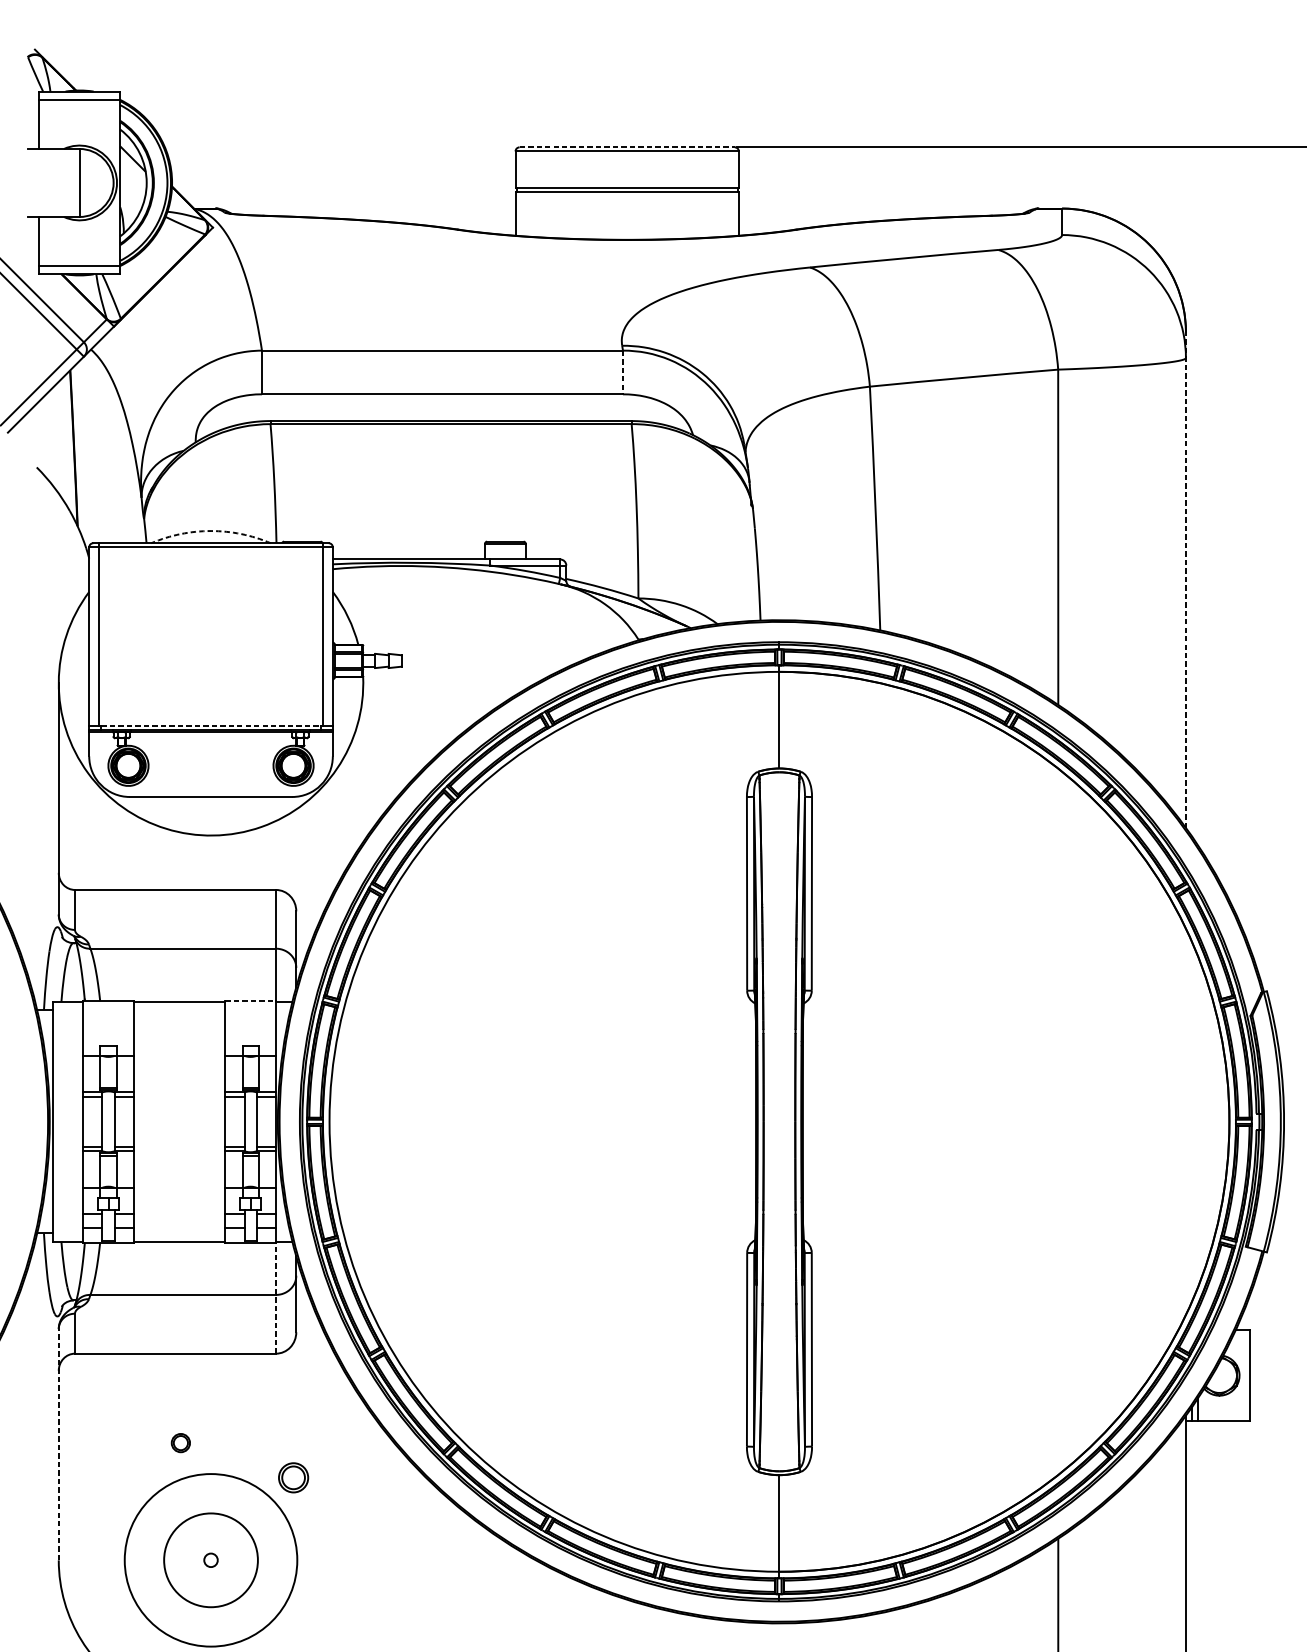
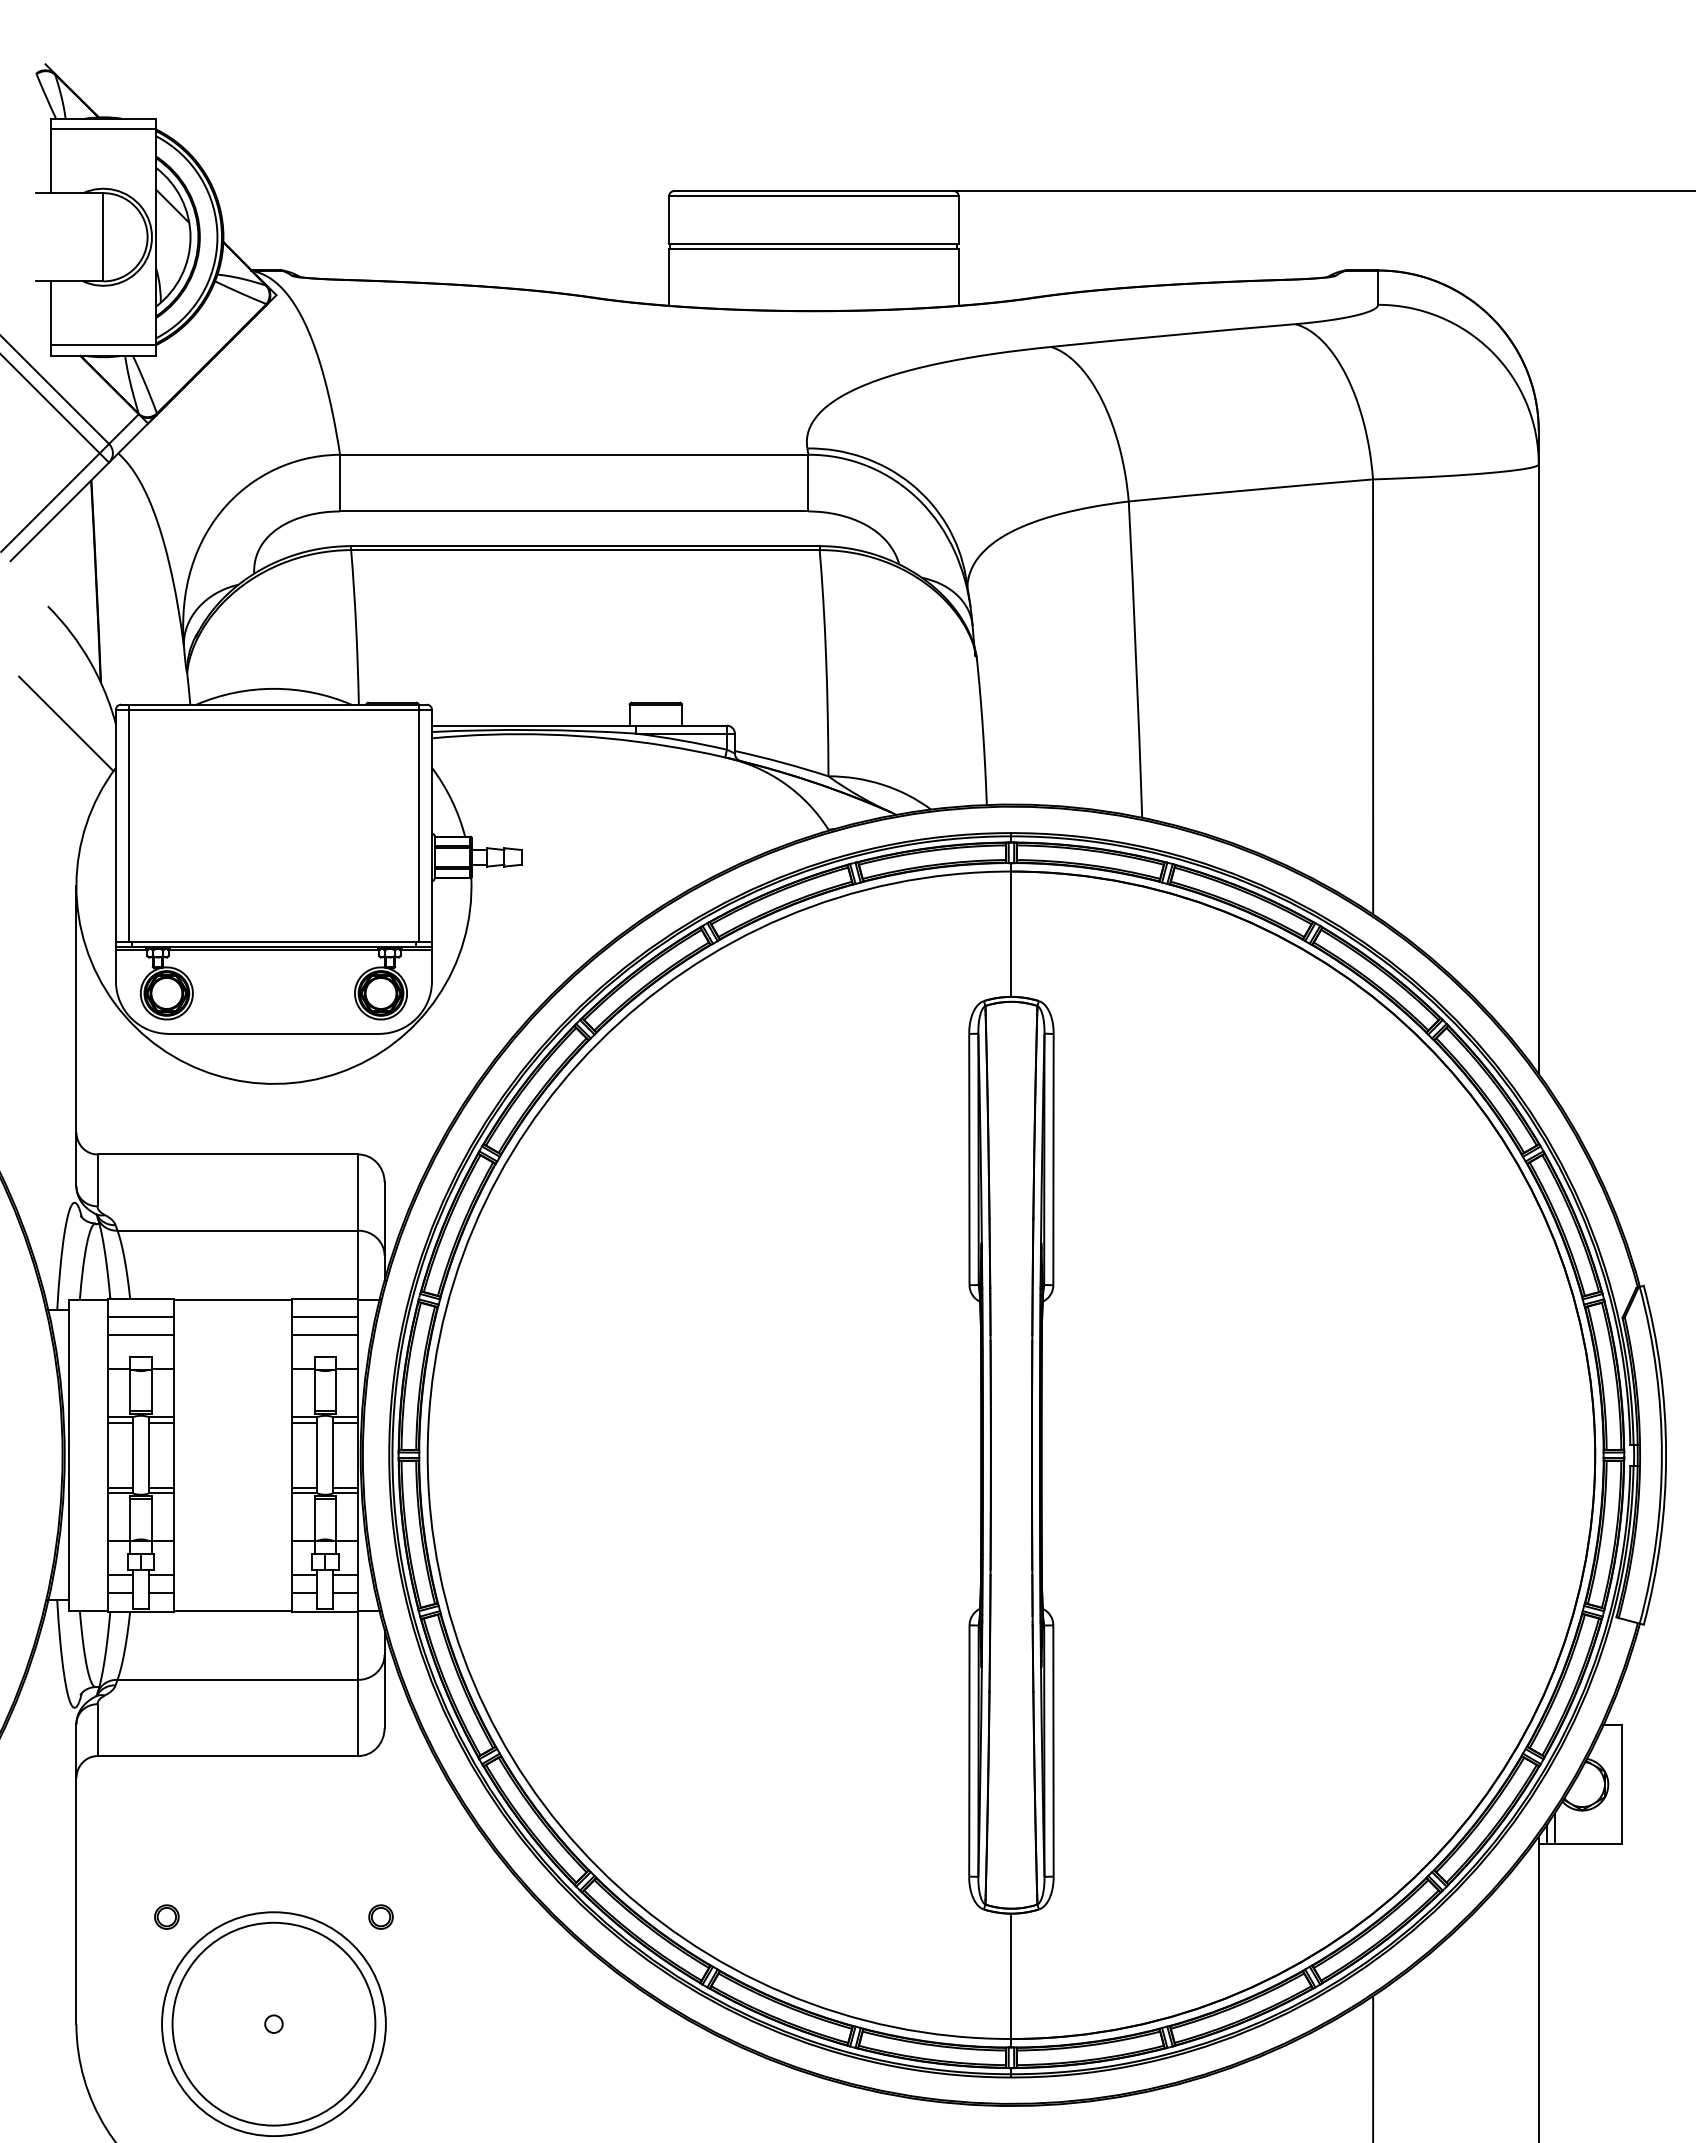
line: (626, 147) -> (813, 191), dashed -> solid
line: (623, 372) -> (808, 483), dashed -> solid
arc: (210, 530) -> (273, 688), dashed -> solid
line: (51, 557) -> (66, 723), added
line: (1185, 580) -> (1538, 752), dashed -> solid
line: (211, 725) -> (274, 941), dashed -> solid
line: (250, 1000) -> (325, 1298), dashed -> solid
line: (108, 1015) -> (140, 1317), added
line: (250, 1015) -> (325, 1317), added
line: (108, 1029) -> (140, 1335), added
line: (250, 1029) -> (325, 1335), added
line: (276, 1297) -> (358, 1683), dashed -> solid
part: (180, 1442) -> (166, 1916), moved
line: (58, 1444) -> (76, 1874), dashed -> solid
part: (293, 1477) -> (380, 1916), size x0.62
circle: (210, 1559) -> (273, 2023), size x1.67

